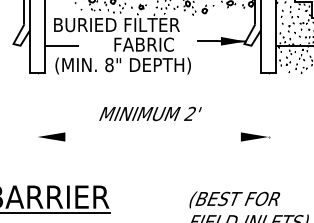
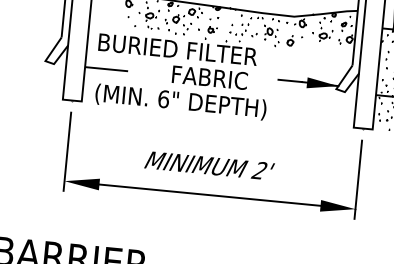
text: (109, 64) -> (163, 98), 8" -> 6"
line: (37, 113) -> (67, 151), added
line: (268, 113) -> (358, 179), added
line: (152, 137) -> (209, 195), added

